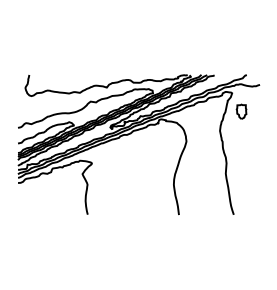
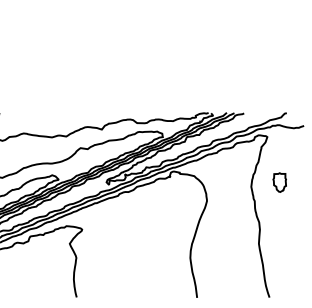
part: (241, 111) -> (279, 182), moved

